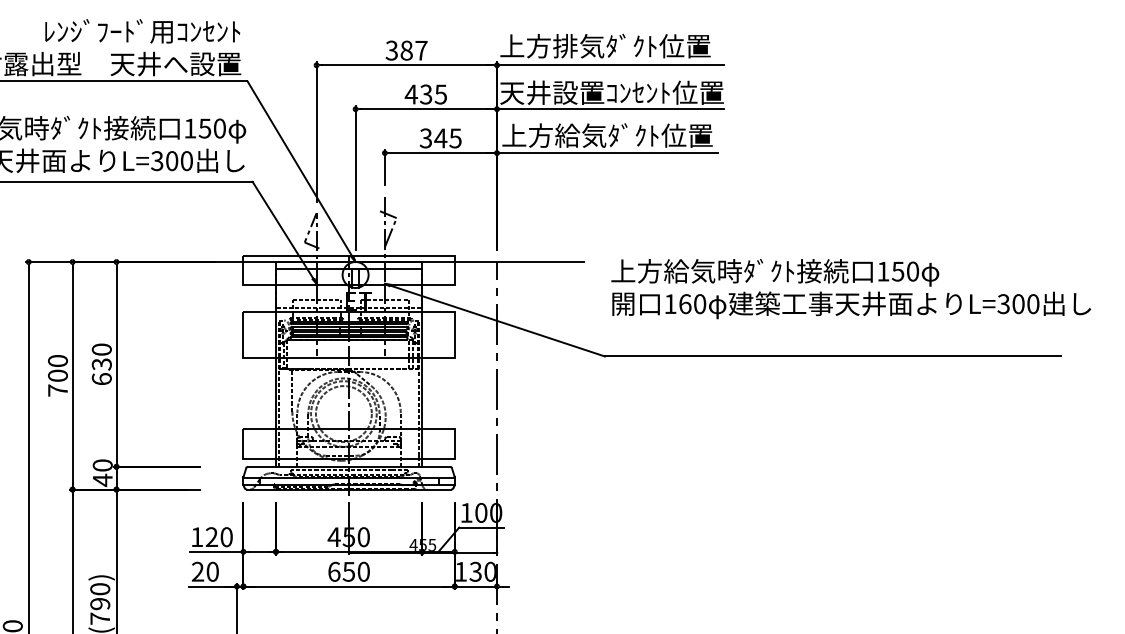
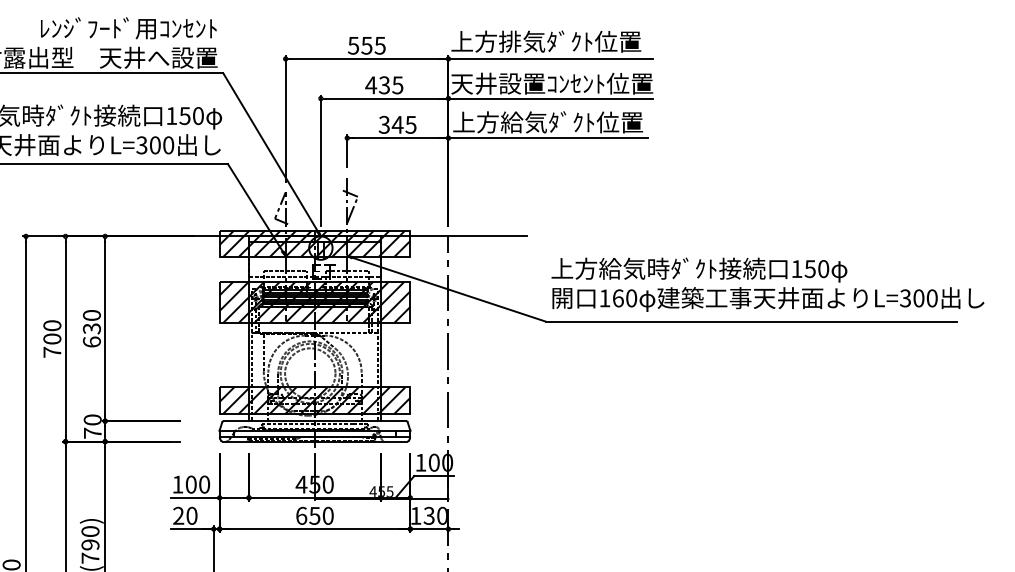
text: (406, 50) -> (366, 45), 387 -> 555
hatch: (348, 269) -> (314, 243), added
text: (850, 288) -> (767, 284), moved
hatch: (348, 334) -> (314, 301), added
hatch: (348, 443) -> (314, 400), added
text: (102, 480) -> (92, 433), 40 -> 70
text: (211, 537) -> (190, 484), 120 -> 100

